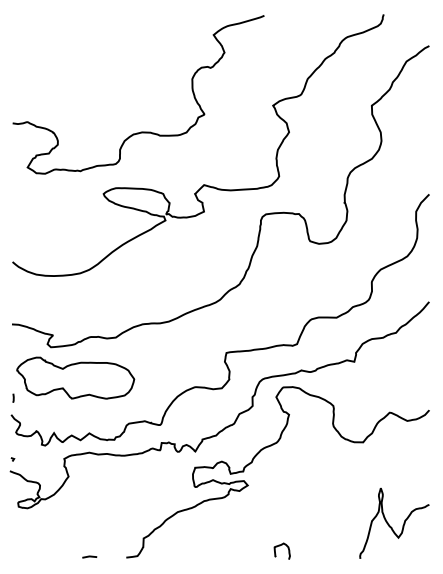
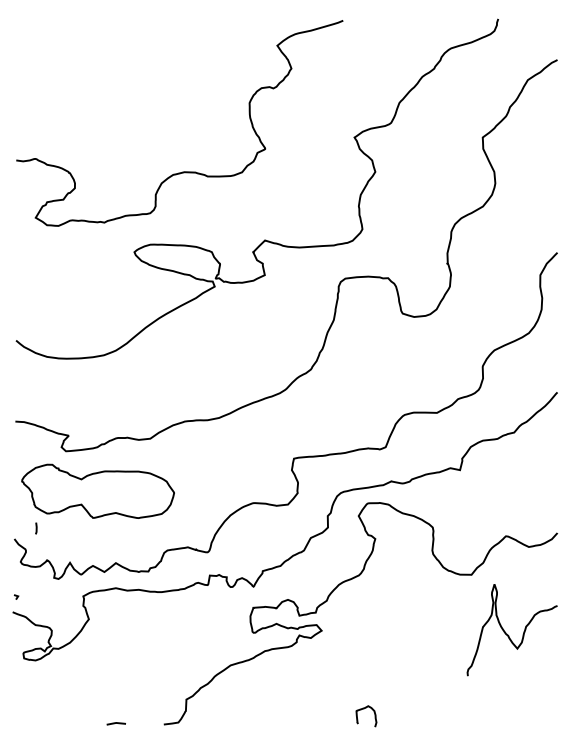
line: (13, 398) -> (36, 528), moved
curve: (391, 526) -> (508, 634), moved

